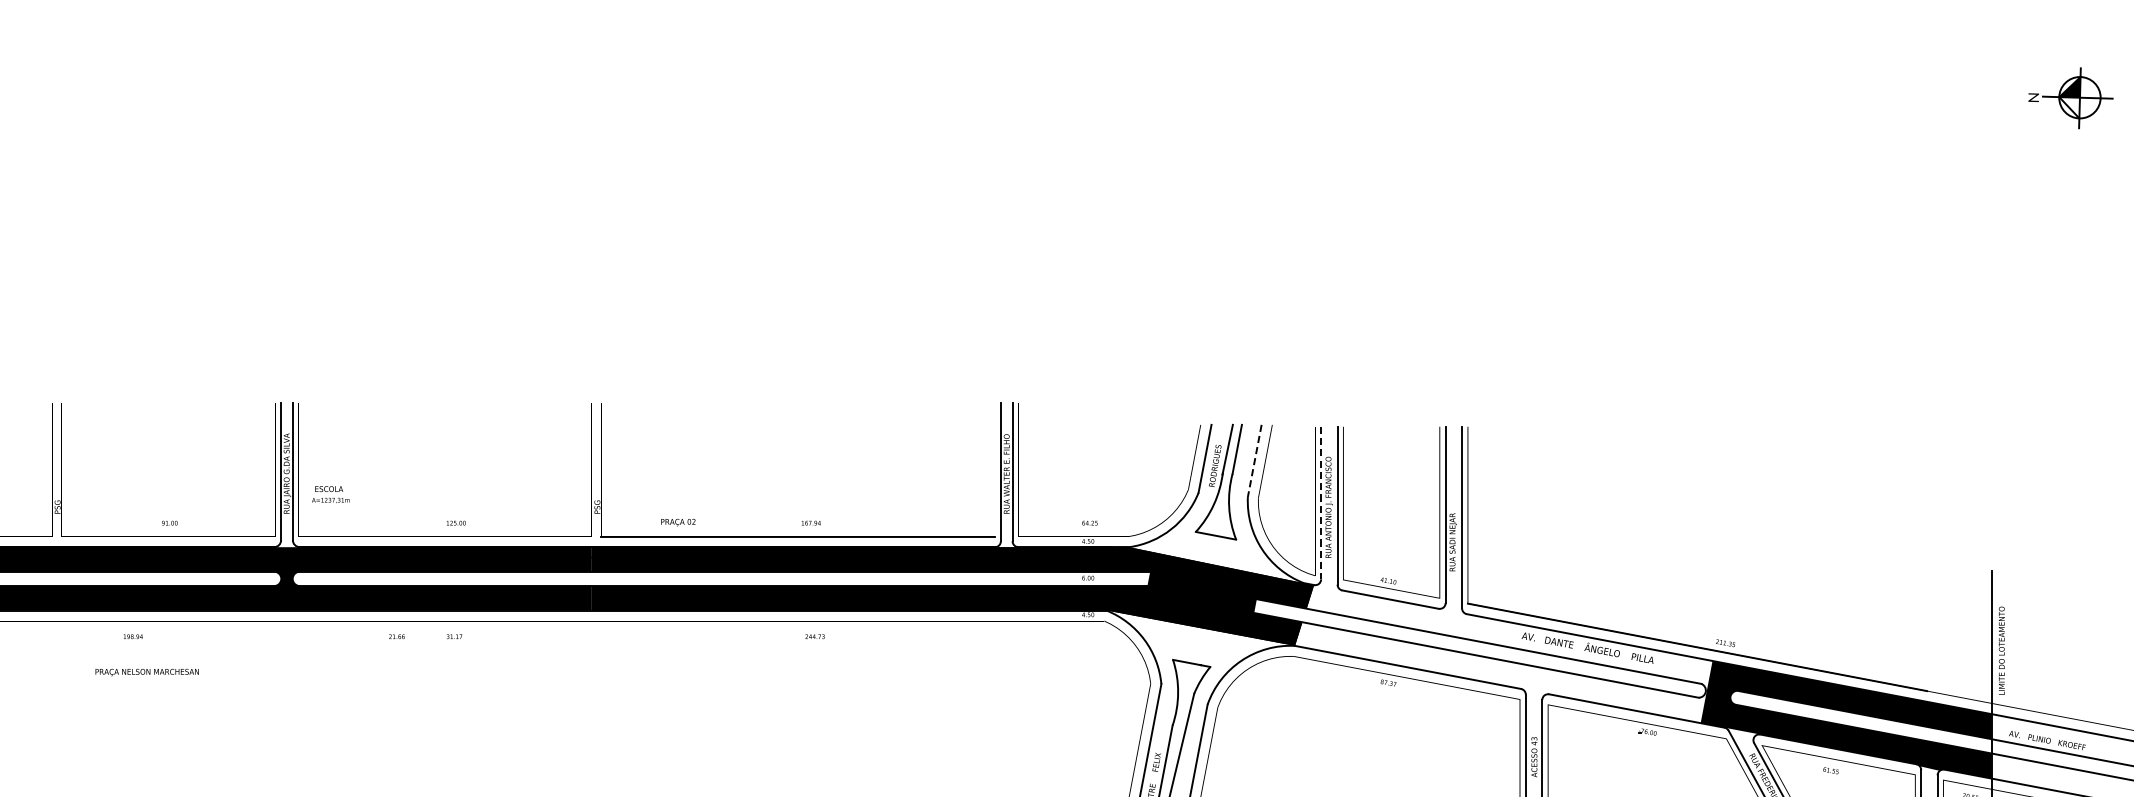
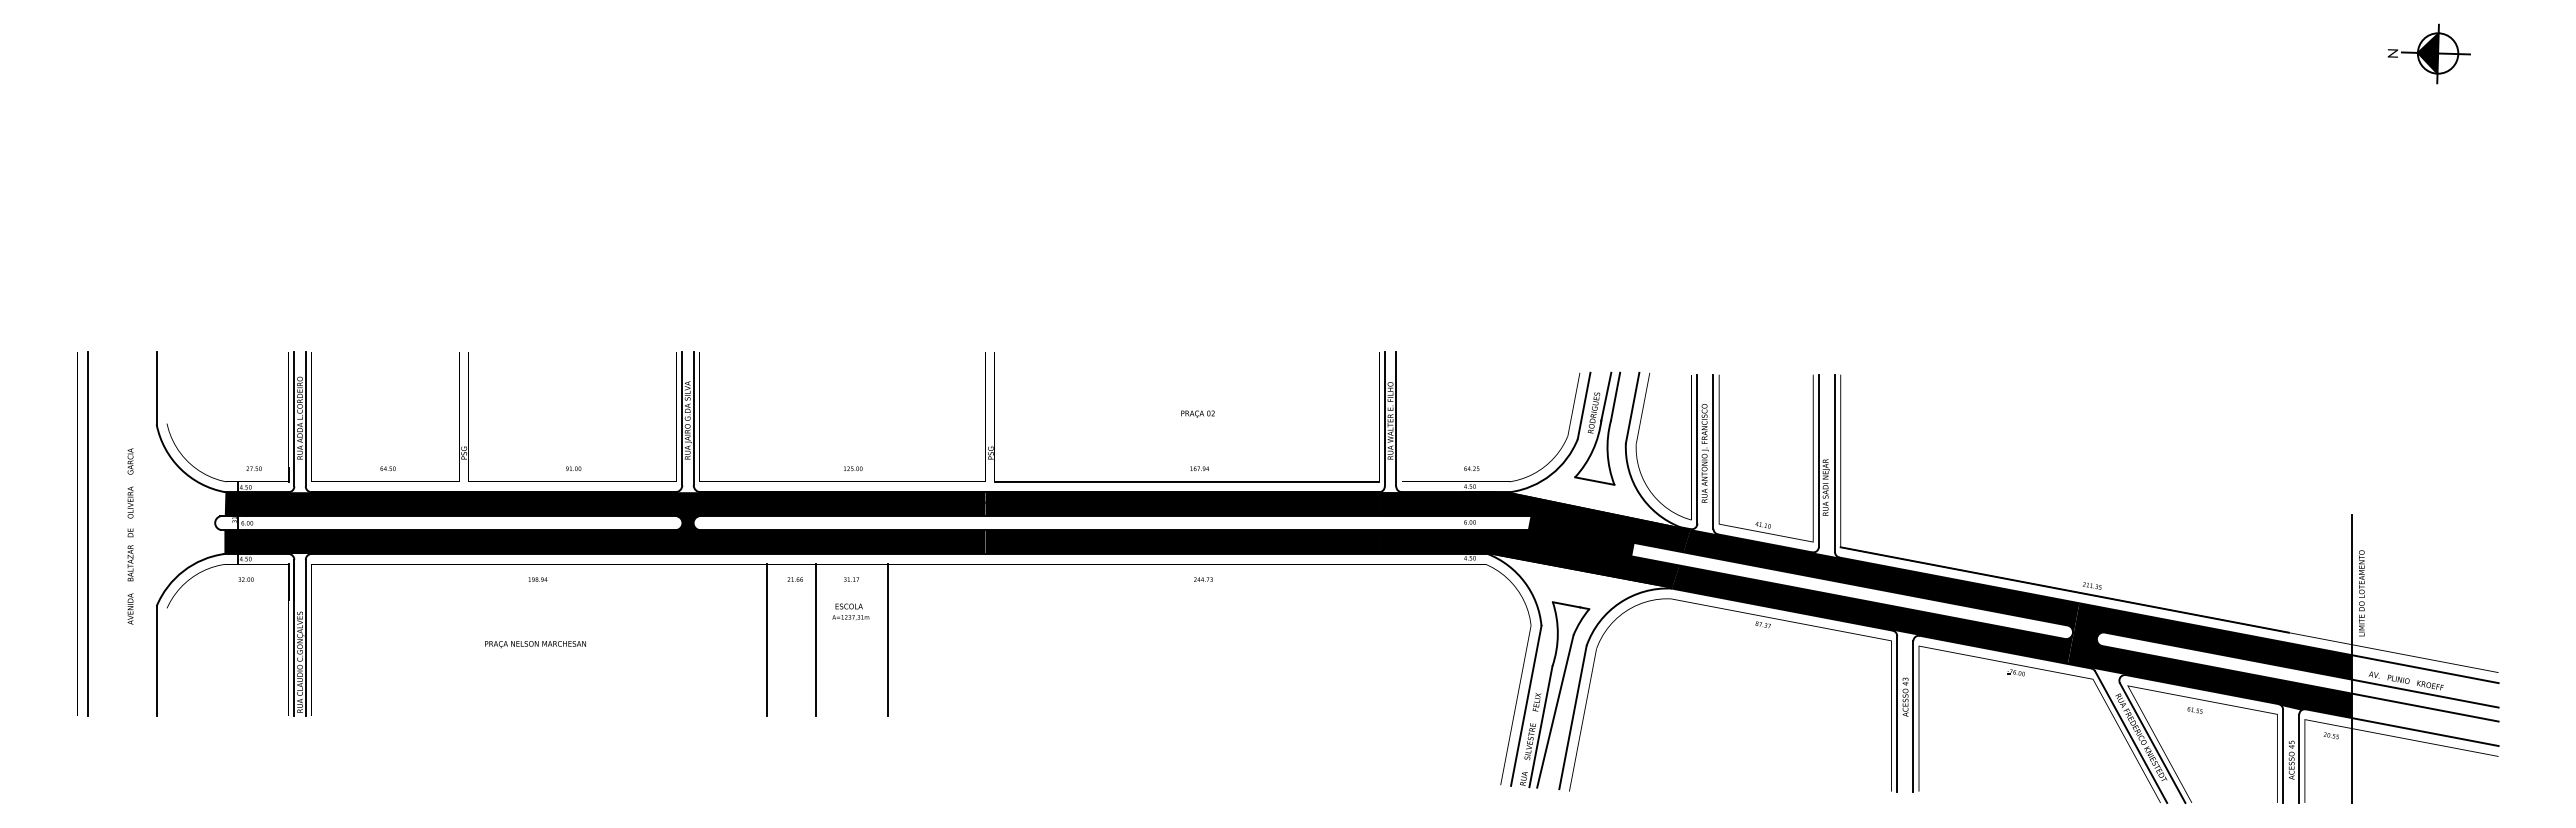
fill: (2069, 106) -> (2427, 62), added
line: (1254, 461) -> (1632, 408), dashed -> solid
text: (330, 494) -> (850, 611), moved
line: (1321, 503) -> (1697, 449), dashed -> solid
text: (677, 521) -> (1197, 413), moved
fill: (1503, 654) -> (1875, 596), added
text: (147, 672) -> (535, 644), moved
line: (367, 698) -> (766, 639), added
line: (418, 698) -> (816, 639), added
line: (491, 698) -> (887, 639), added

